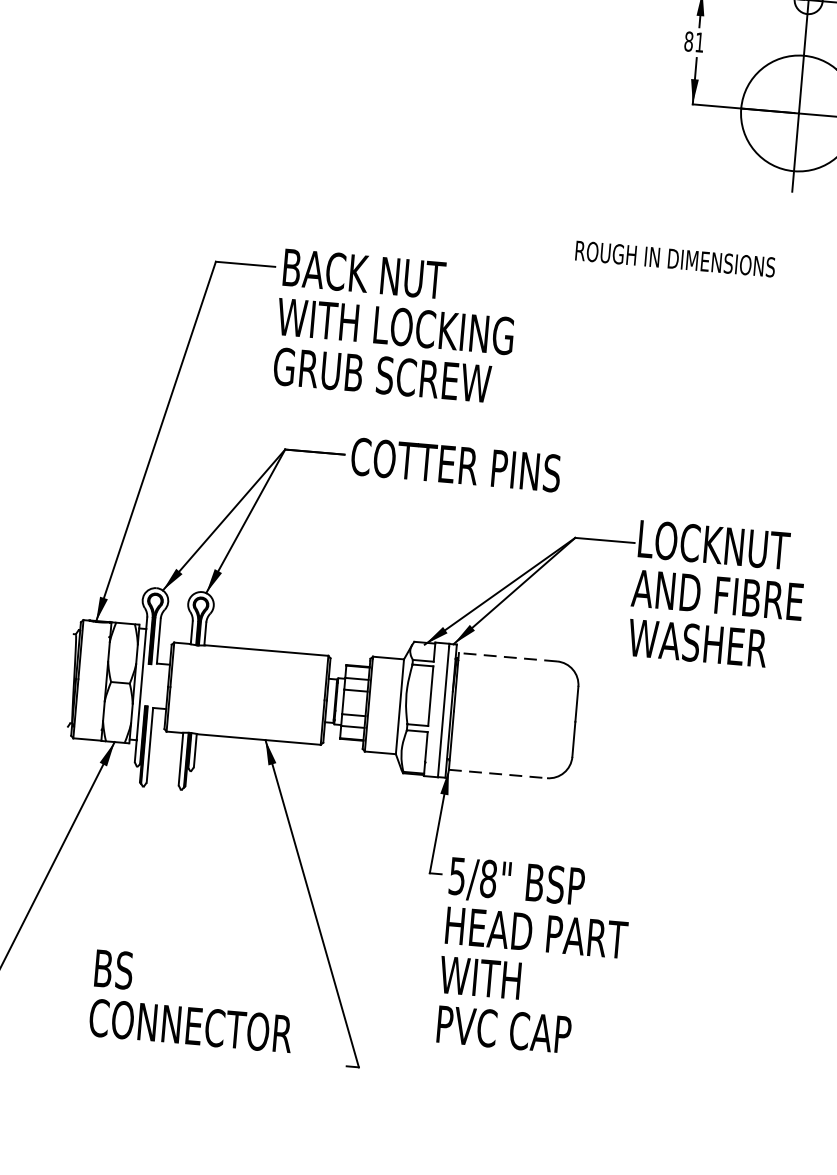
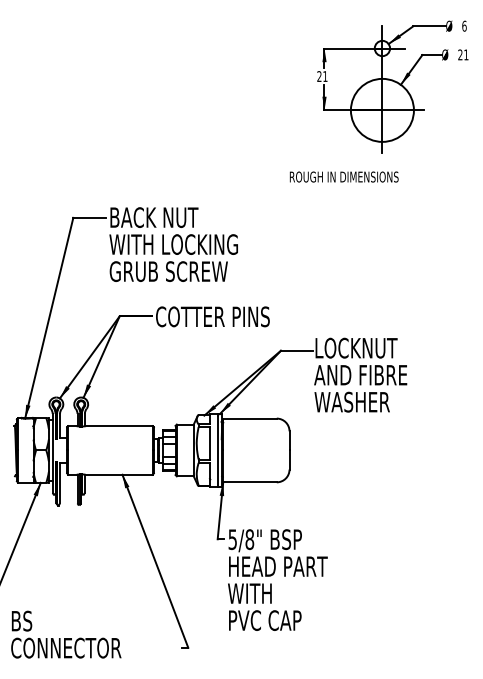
text: (688, 41) -> (319, 76), 81 -> 21
text: (674, 257) -> (343, 176), moved
line: (508, 657) -> (250, 418), dashed -> solid
line: (498, 774) -> (250, 482), dashed -> solid
text: (193, 1000) -> (66, 634), moved

